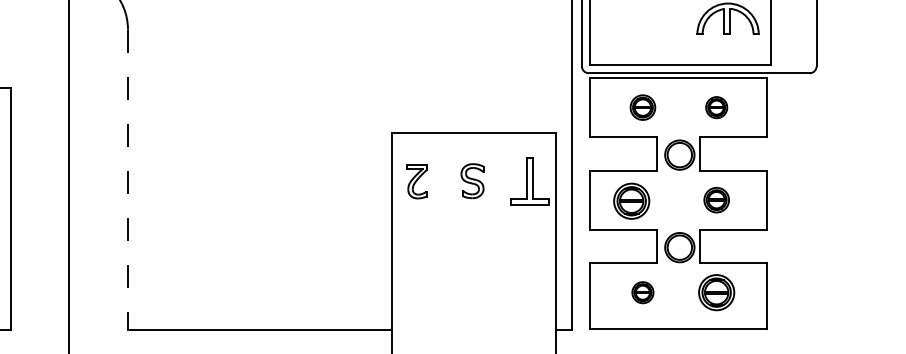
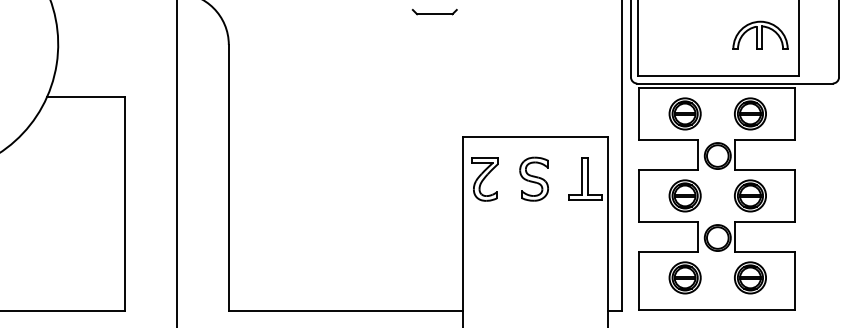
part: (642, 107) -> (684, 113), size x1.43
part: (716, 107) -> (750, 113), size x1.67
line: (127, 180) -> (228, 178), dashed -> solid
part: (471, 180) -> (533, 178), size x1.43
part: (416, 181) -> (484, 179), size x1.43
part: (716, 199) -> (750, 195), size x1.43
part: (630, 200) -> (684, 195), moved
part: (642, 292) -> (684, 277), size x1.67

